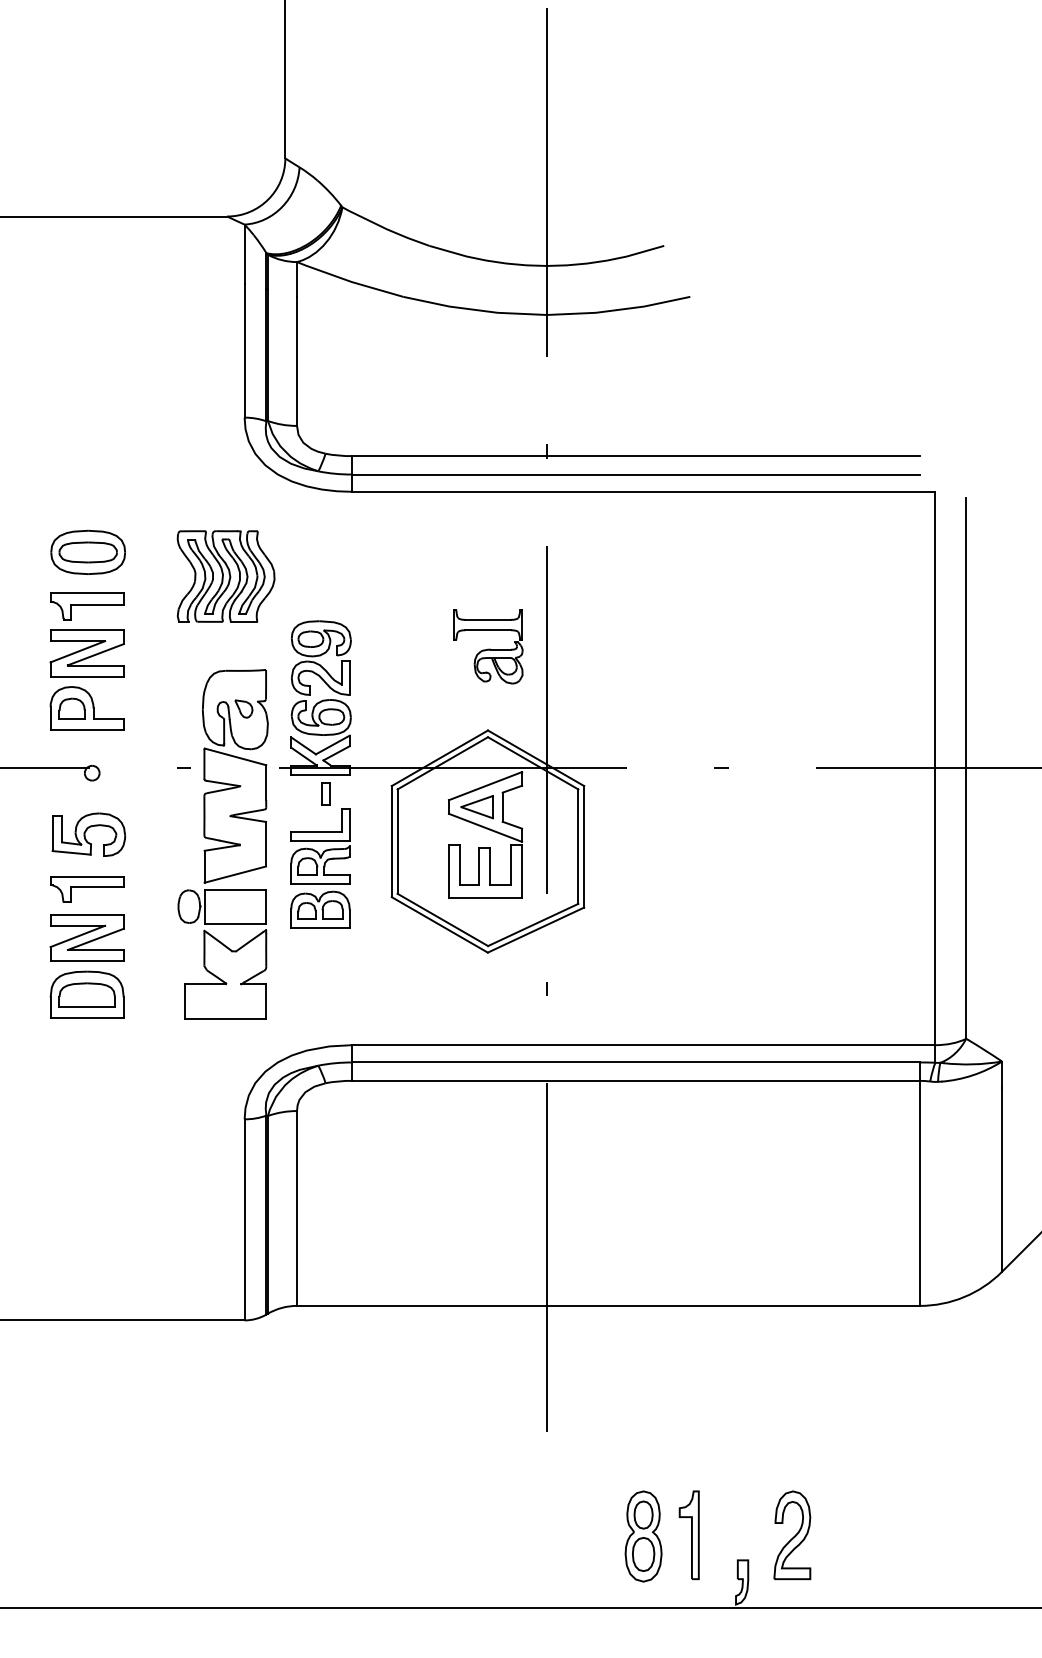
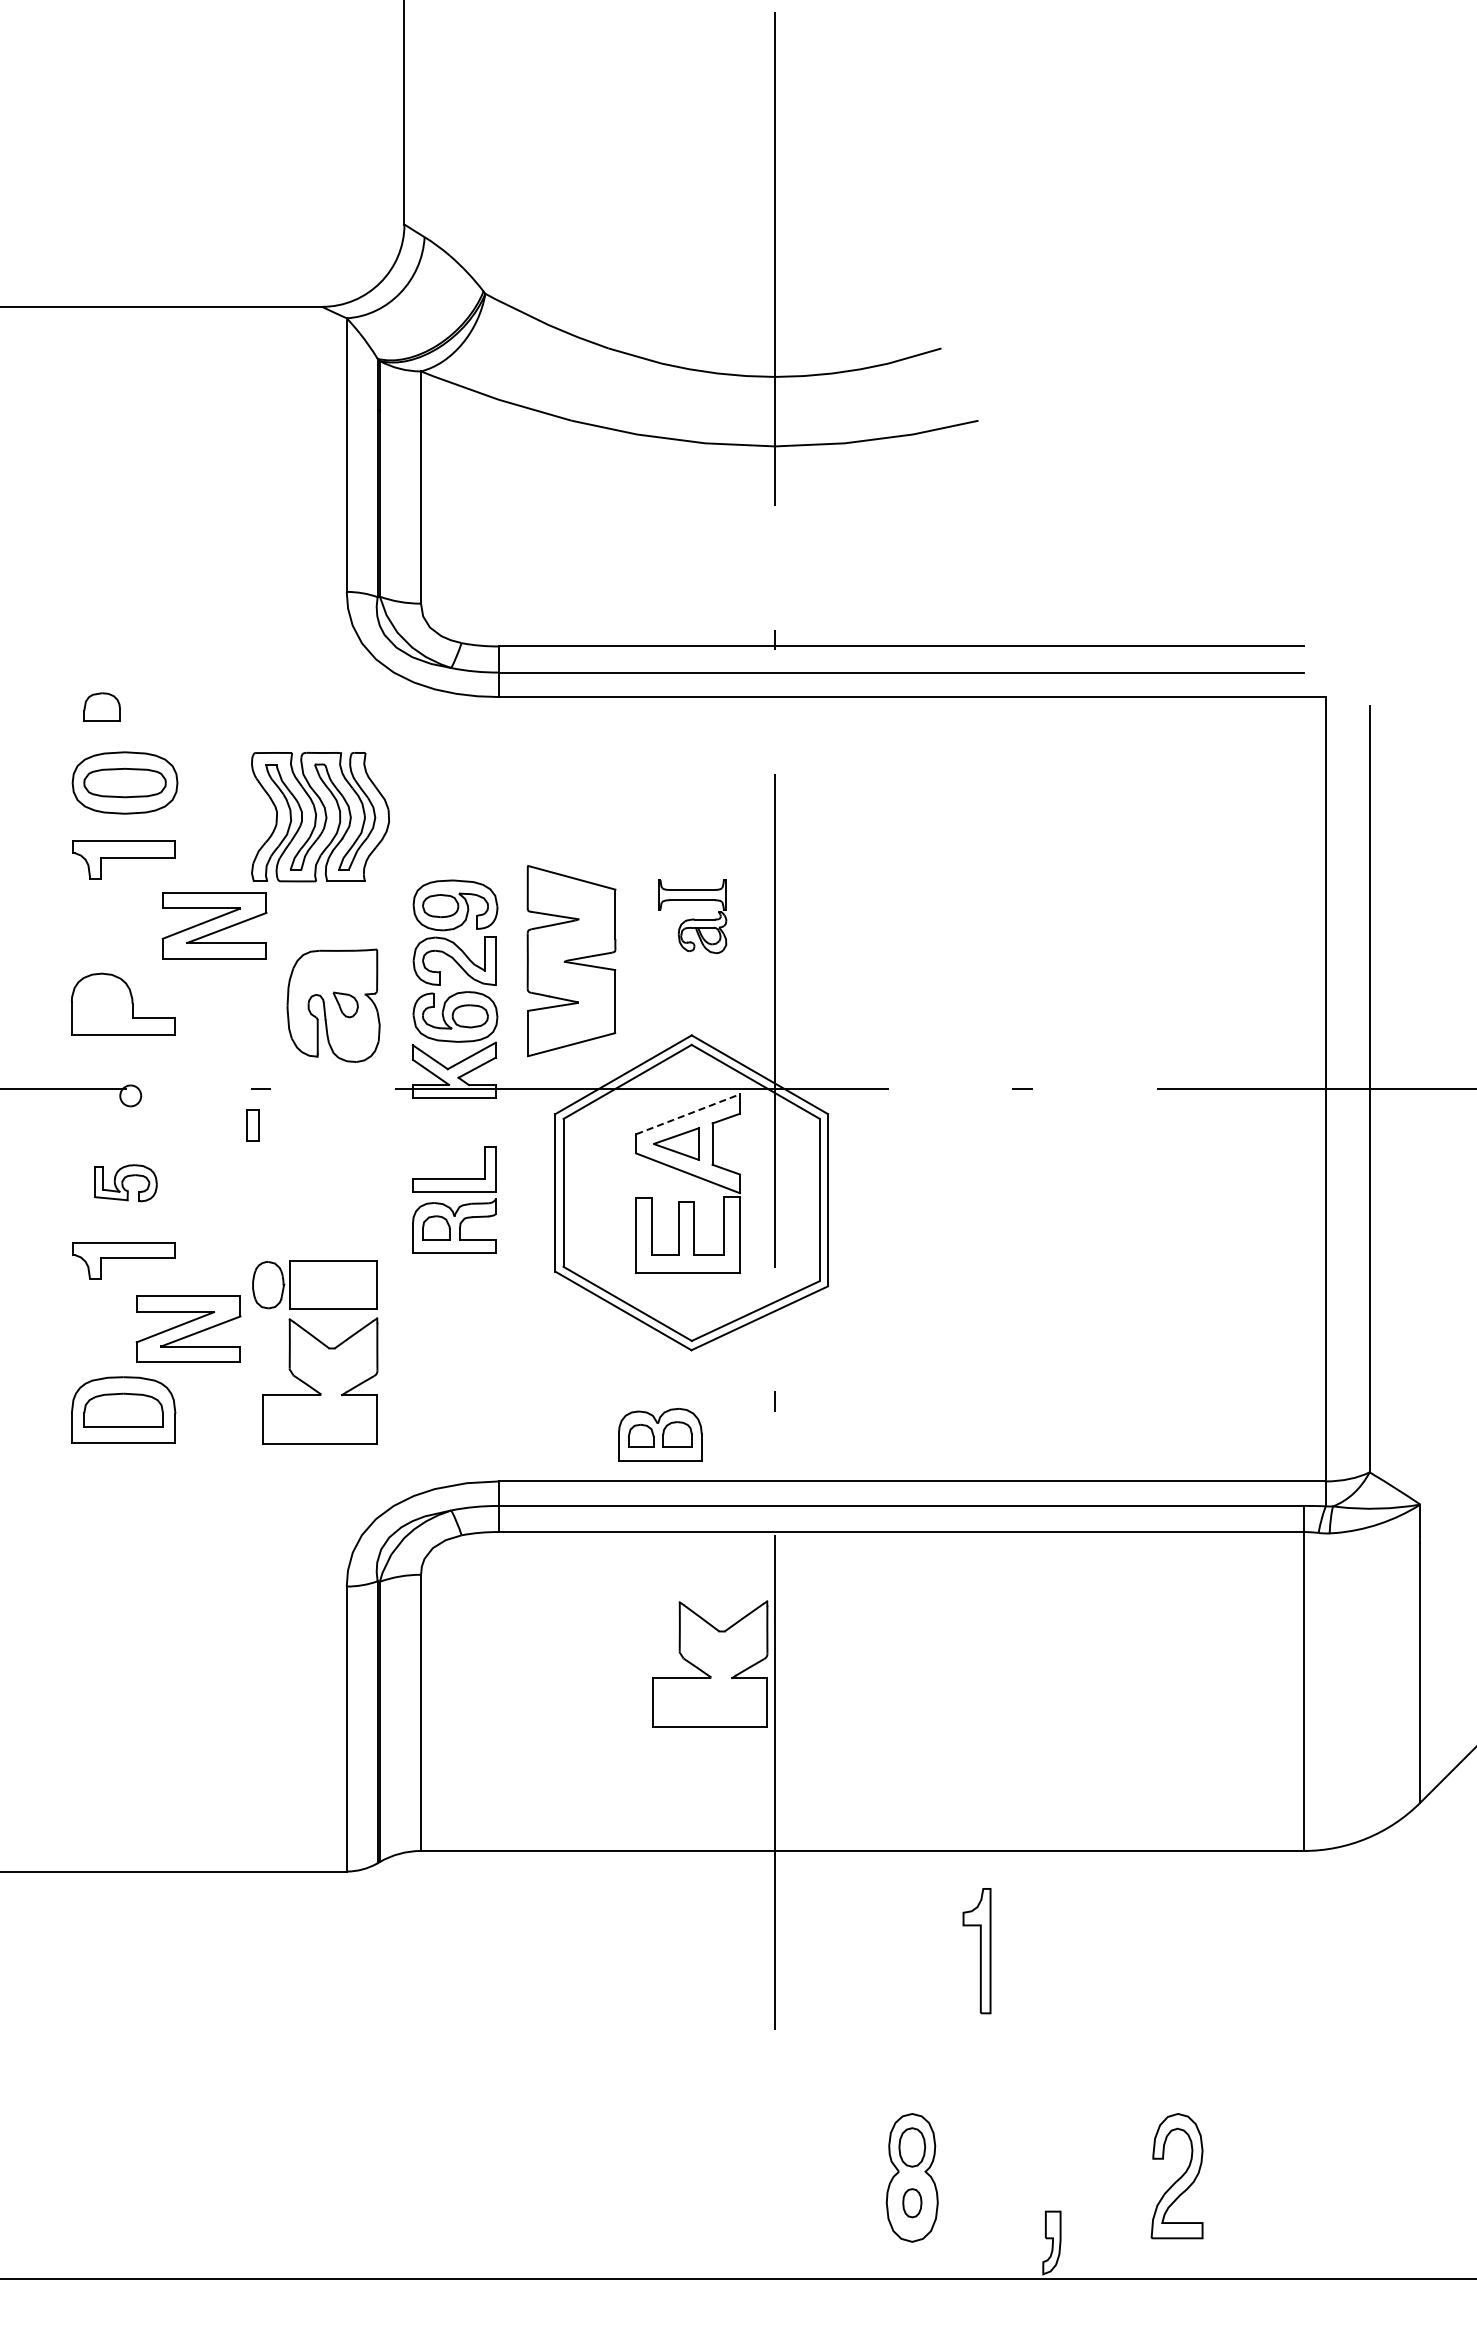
part: (488, 646) -> (692, 916), size x0.7
part: (87, 652) -> (214, 925), moved
part: (71, 708) -> (101, 706), moved
line: (485, 786) -> (688, 1114), solid -> dashed
part: (325, 794) -> (252, 1125), moved
part: (235, 815) -> (571, 961), moved
part: (88, 834) -> (125, 1183), size x0.6
part: (320, 909) -> (660, 1434), moved
part: (87, 937) -> (188, 1328), moved
part: (501, 1173) -> (710, 1663), added
part: (688, 1535) -> (976, 1951), moved
part: (791, 1535) -> (1176, 2176), moved
part: (643, 1553) -> (912, 2202), size x0.6

